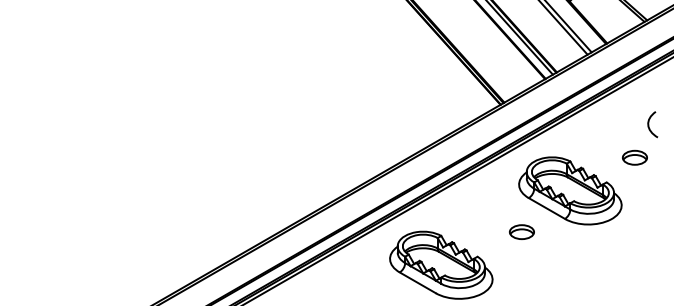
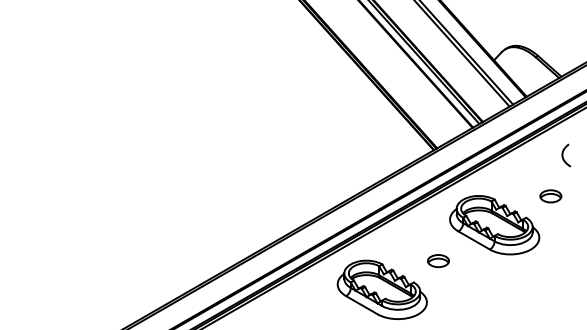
curve: (649, 124) -> (563, 155), moved
part: (521, 232) -> (438, 261), moved

